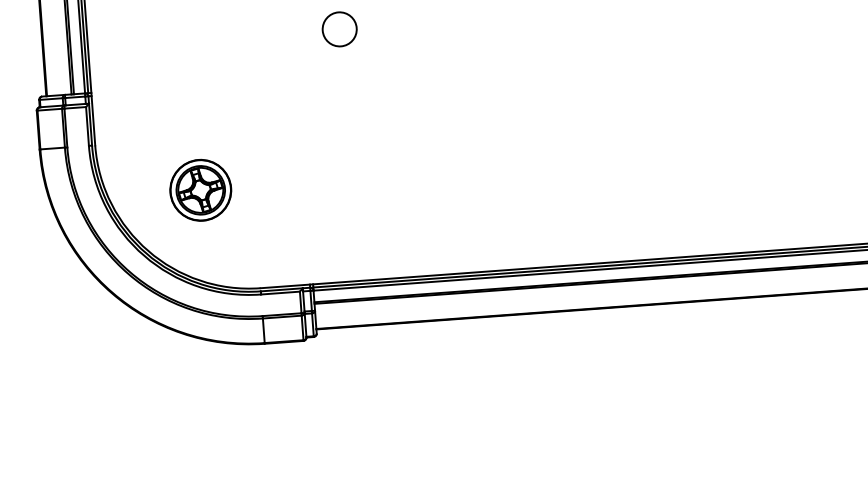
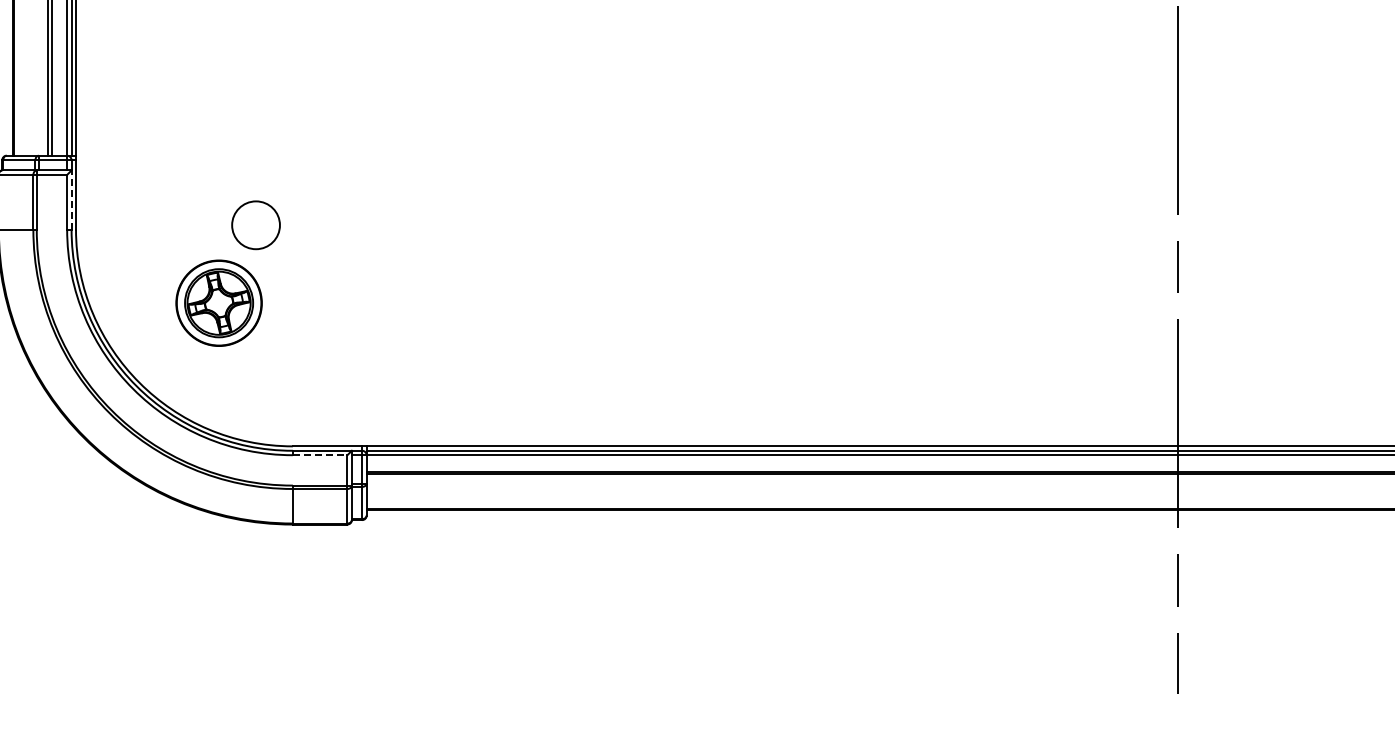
circle: (339, 29) -> (255, 225), moved
line: (90, 125) -> (71, 200), solid -> dashed
line: (280, 293) -> (320, 455), solid -> dashed

